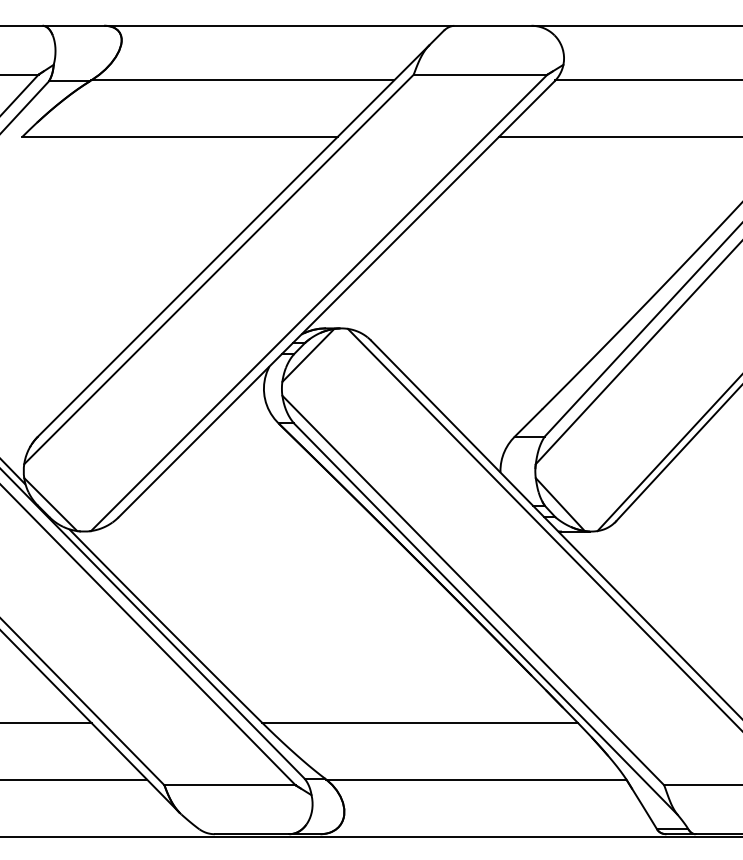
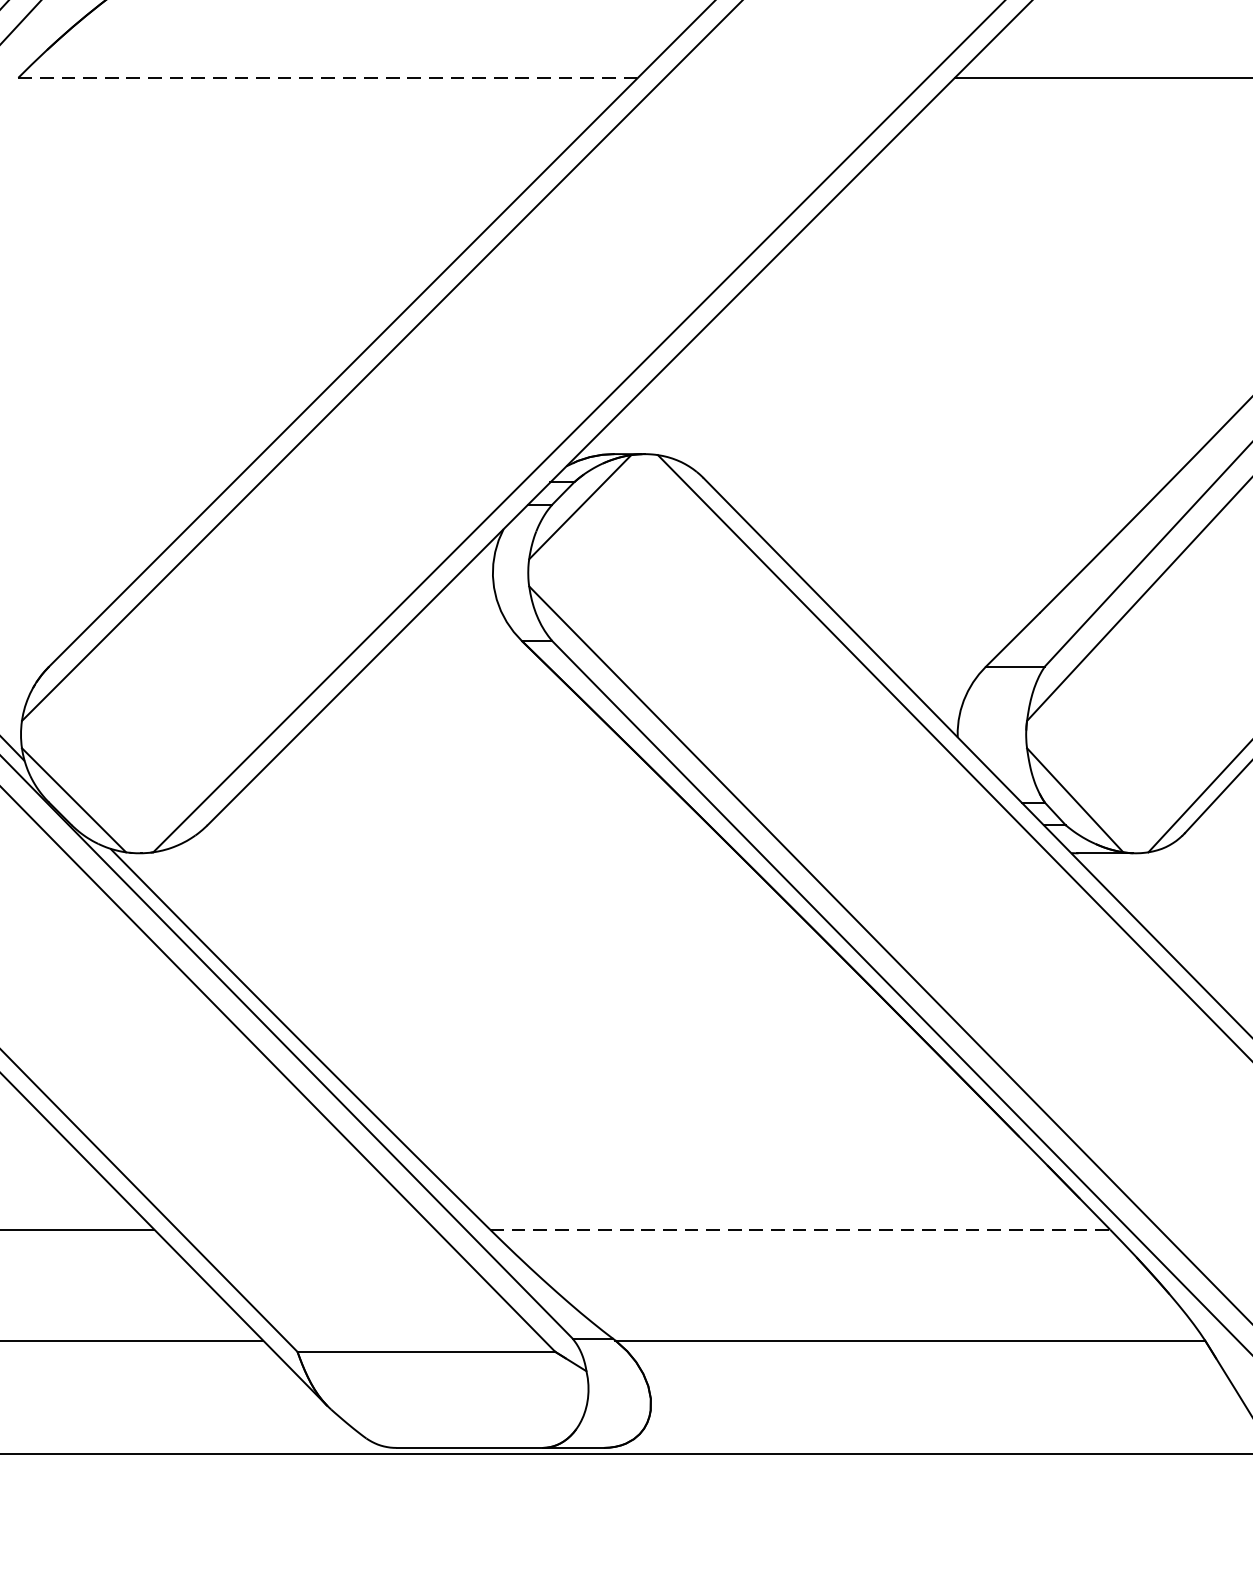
line: (180, 136) -> (328, 77), solid -> dashed
line: (420, 723) -> (800, 1230), solid -> dashed

